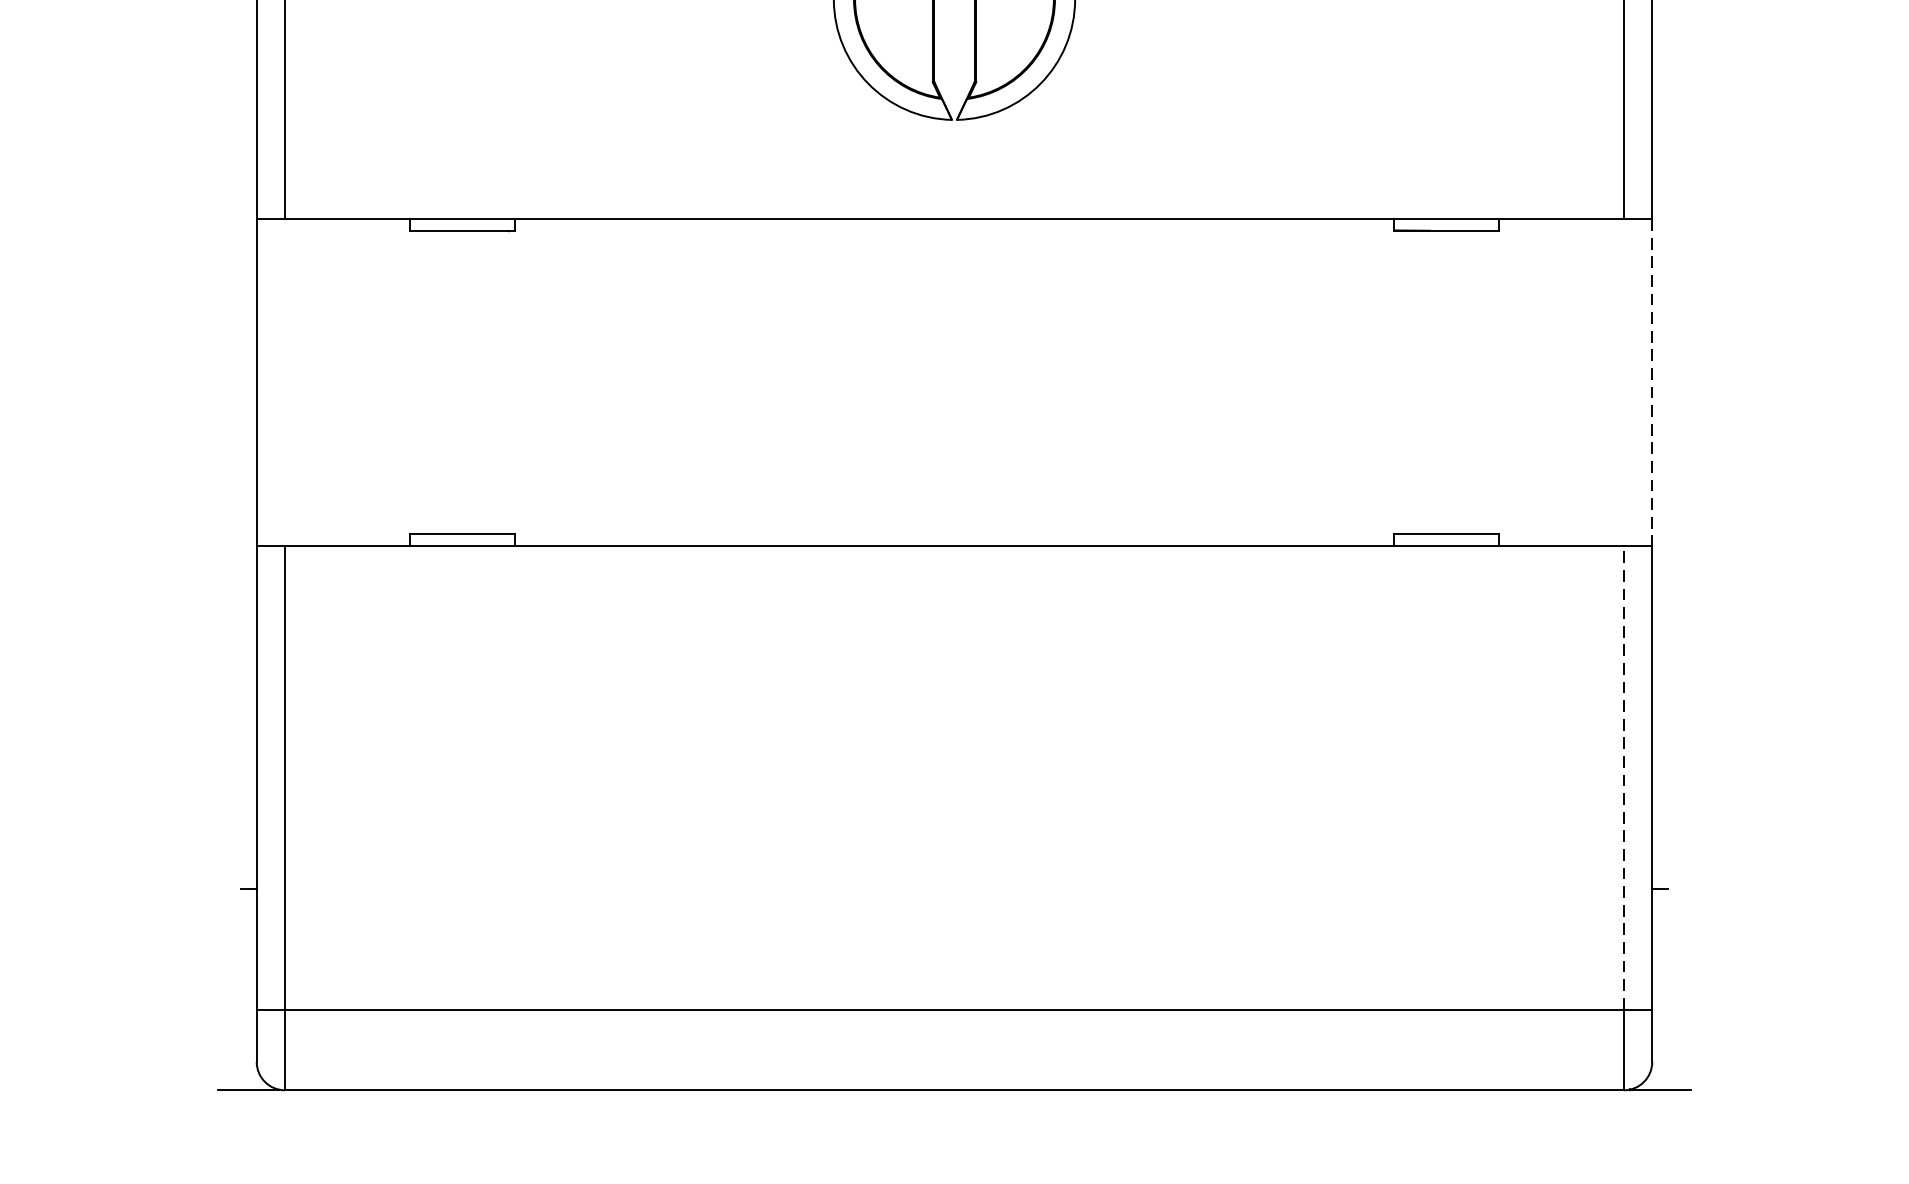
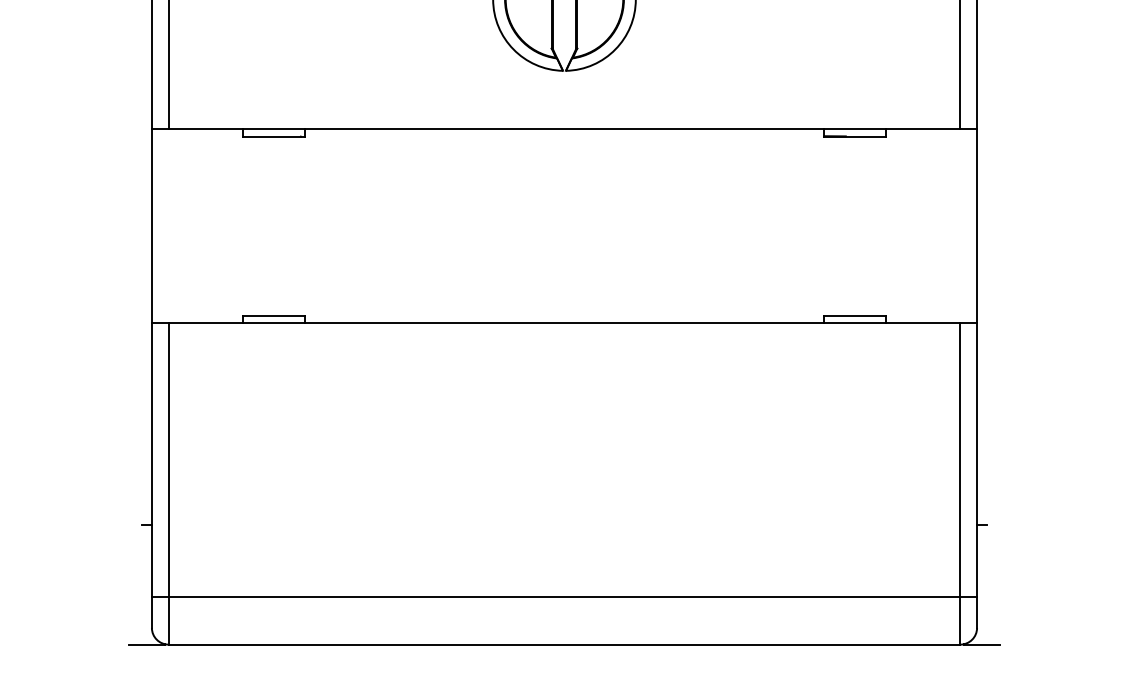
line: (1652, 383) -> (977, 226), dashed -> solid
line: (1624, 777) -> (960, 459), dashed -> solid

